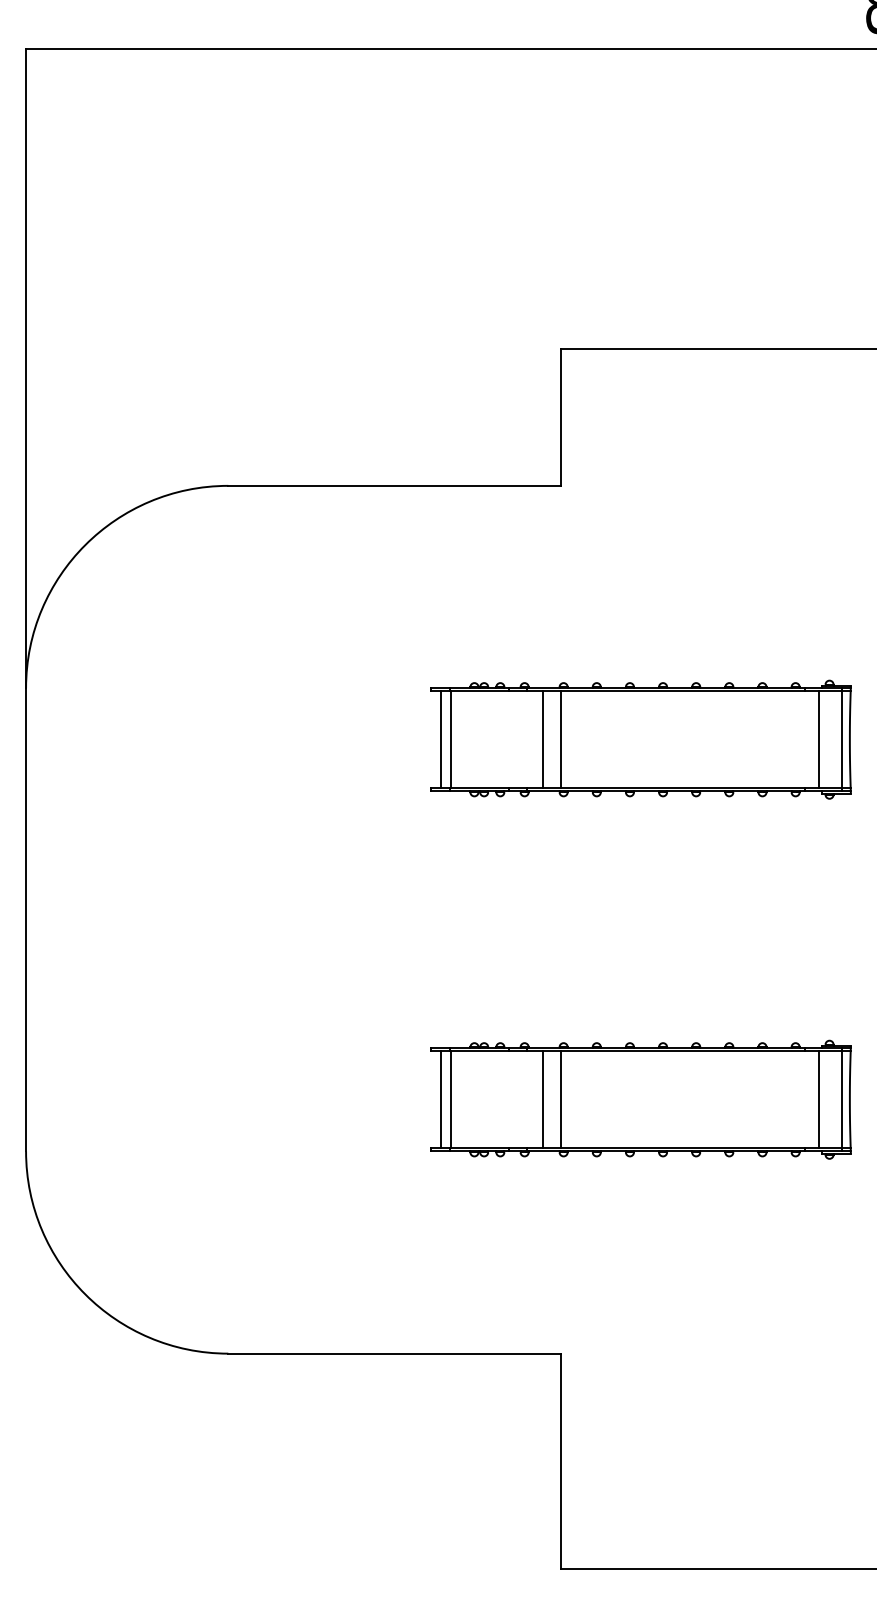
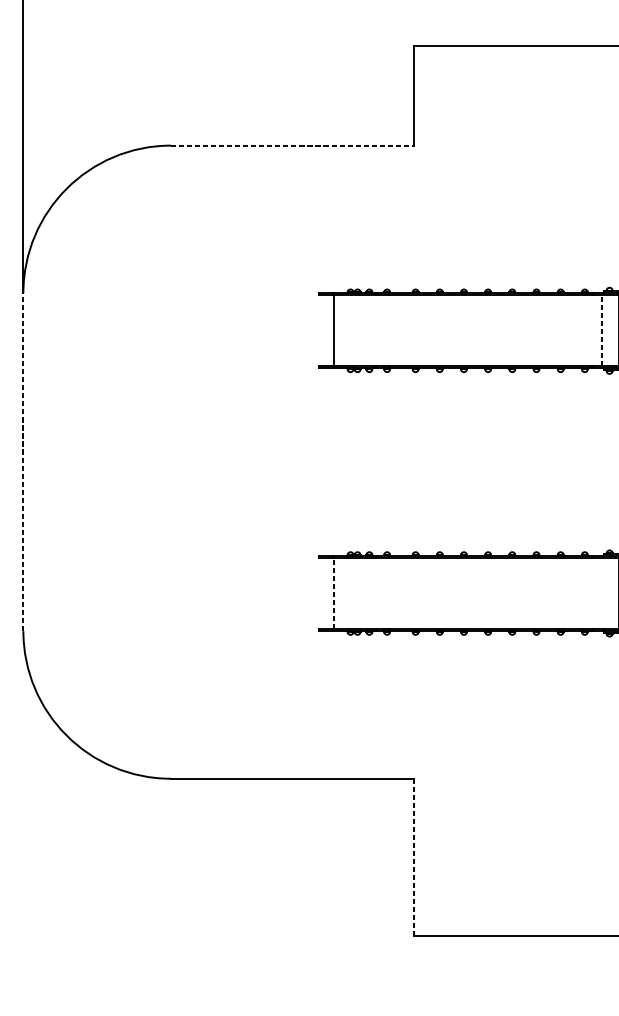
line: (395, 485) -> (292, 145), solid -> dashed
line: (440, 739) -> (325, 330), removed
line: (542, 739) -> (400, 330), removed
line: (560, 739) -> (413, 330), removed
line: (819, 739) -> (602, 330), solid -> dashed
line: (26, 919) -> (23, 461), solid -> dashed
line: (440, 1099) -> (325, 593), removed
line: (451, 1099) -> (333, 593), solid -> dashed
line: (542, 1099) -> (400, 593), removed
line: (560, 1099) -> (413, 593), removed
line: (819, 1099) -> (602, 593), removed
line: (560, 1461) -> (413, 857), solid -> dashed

